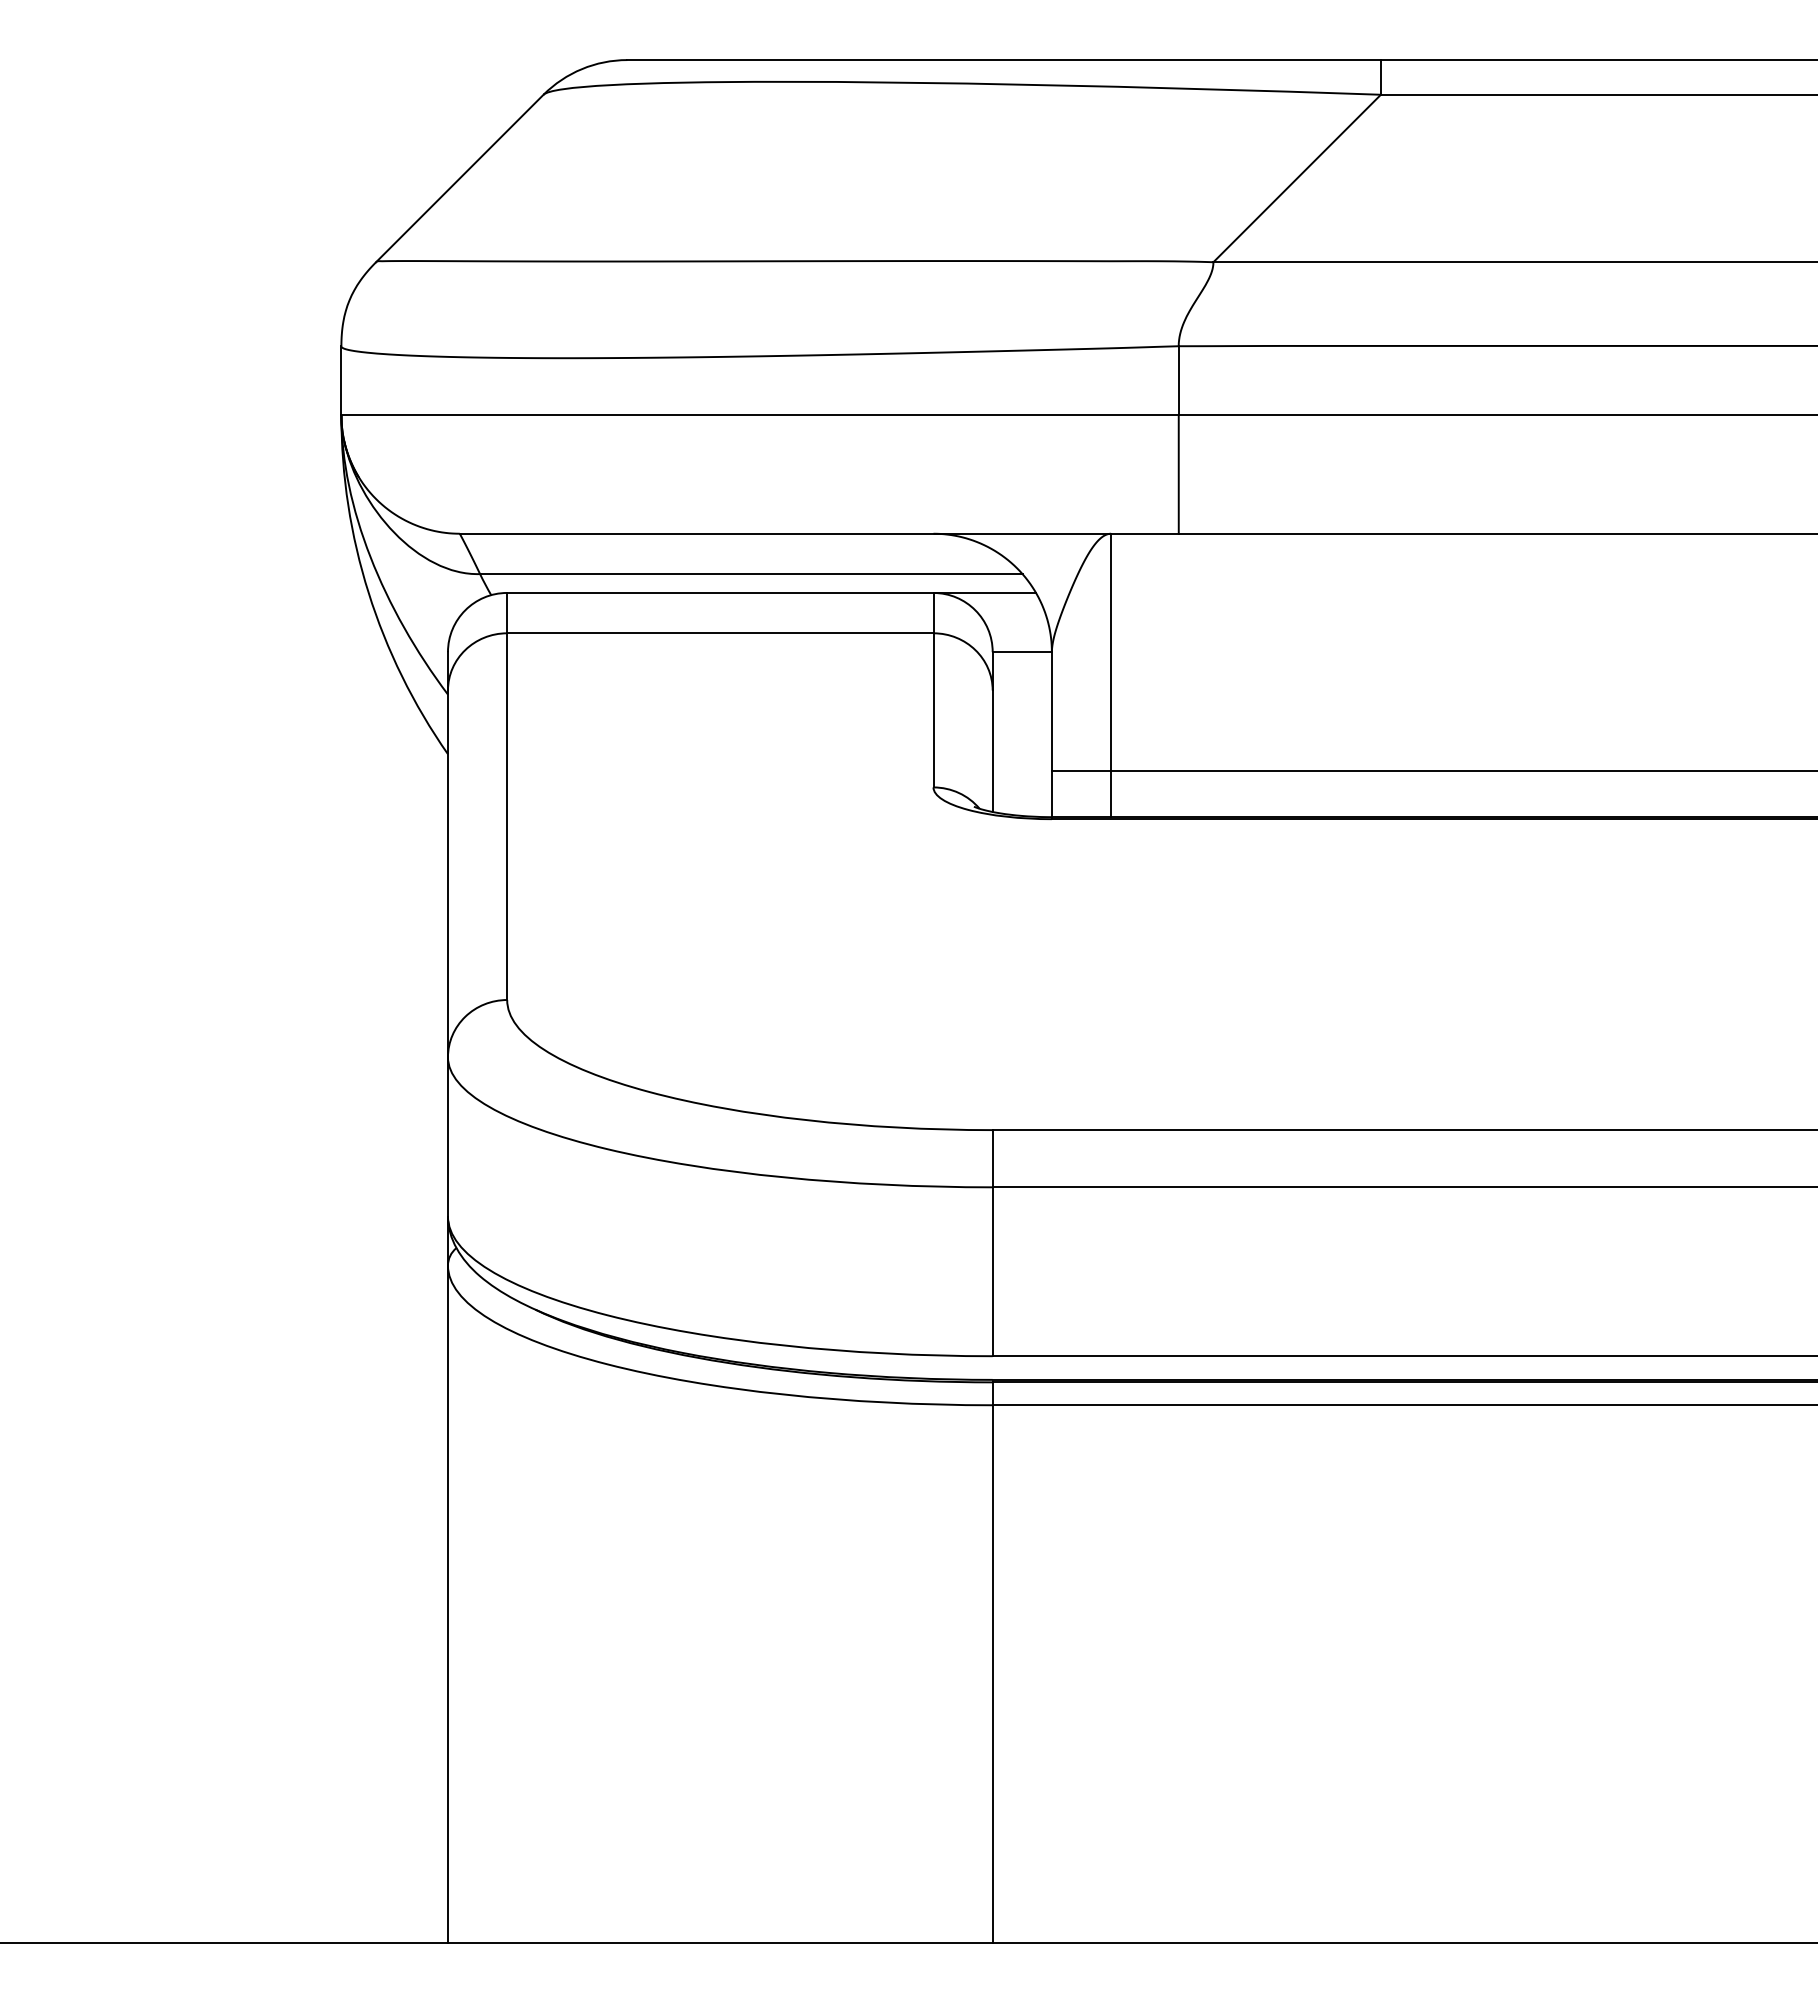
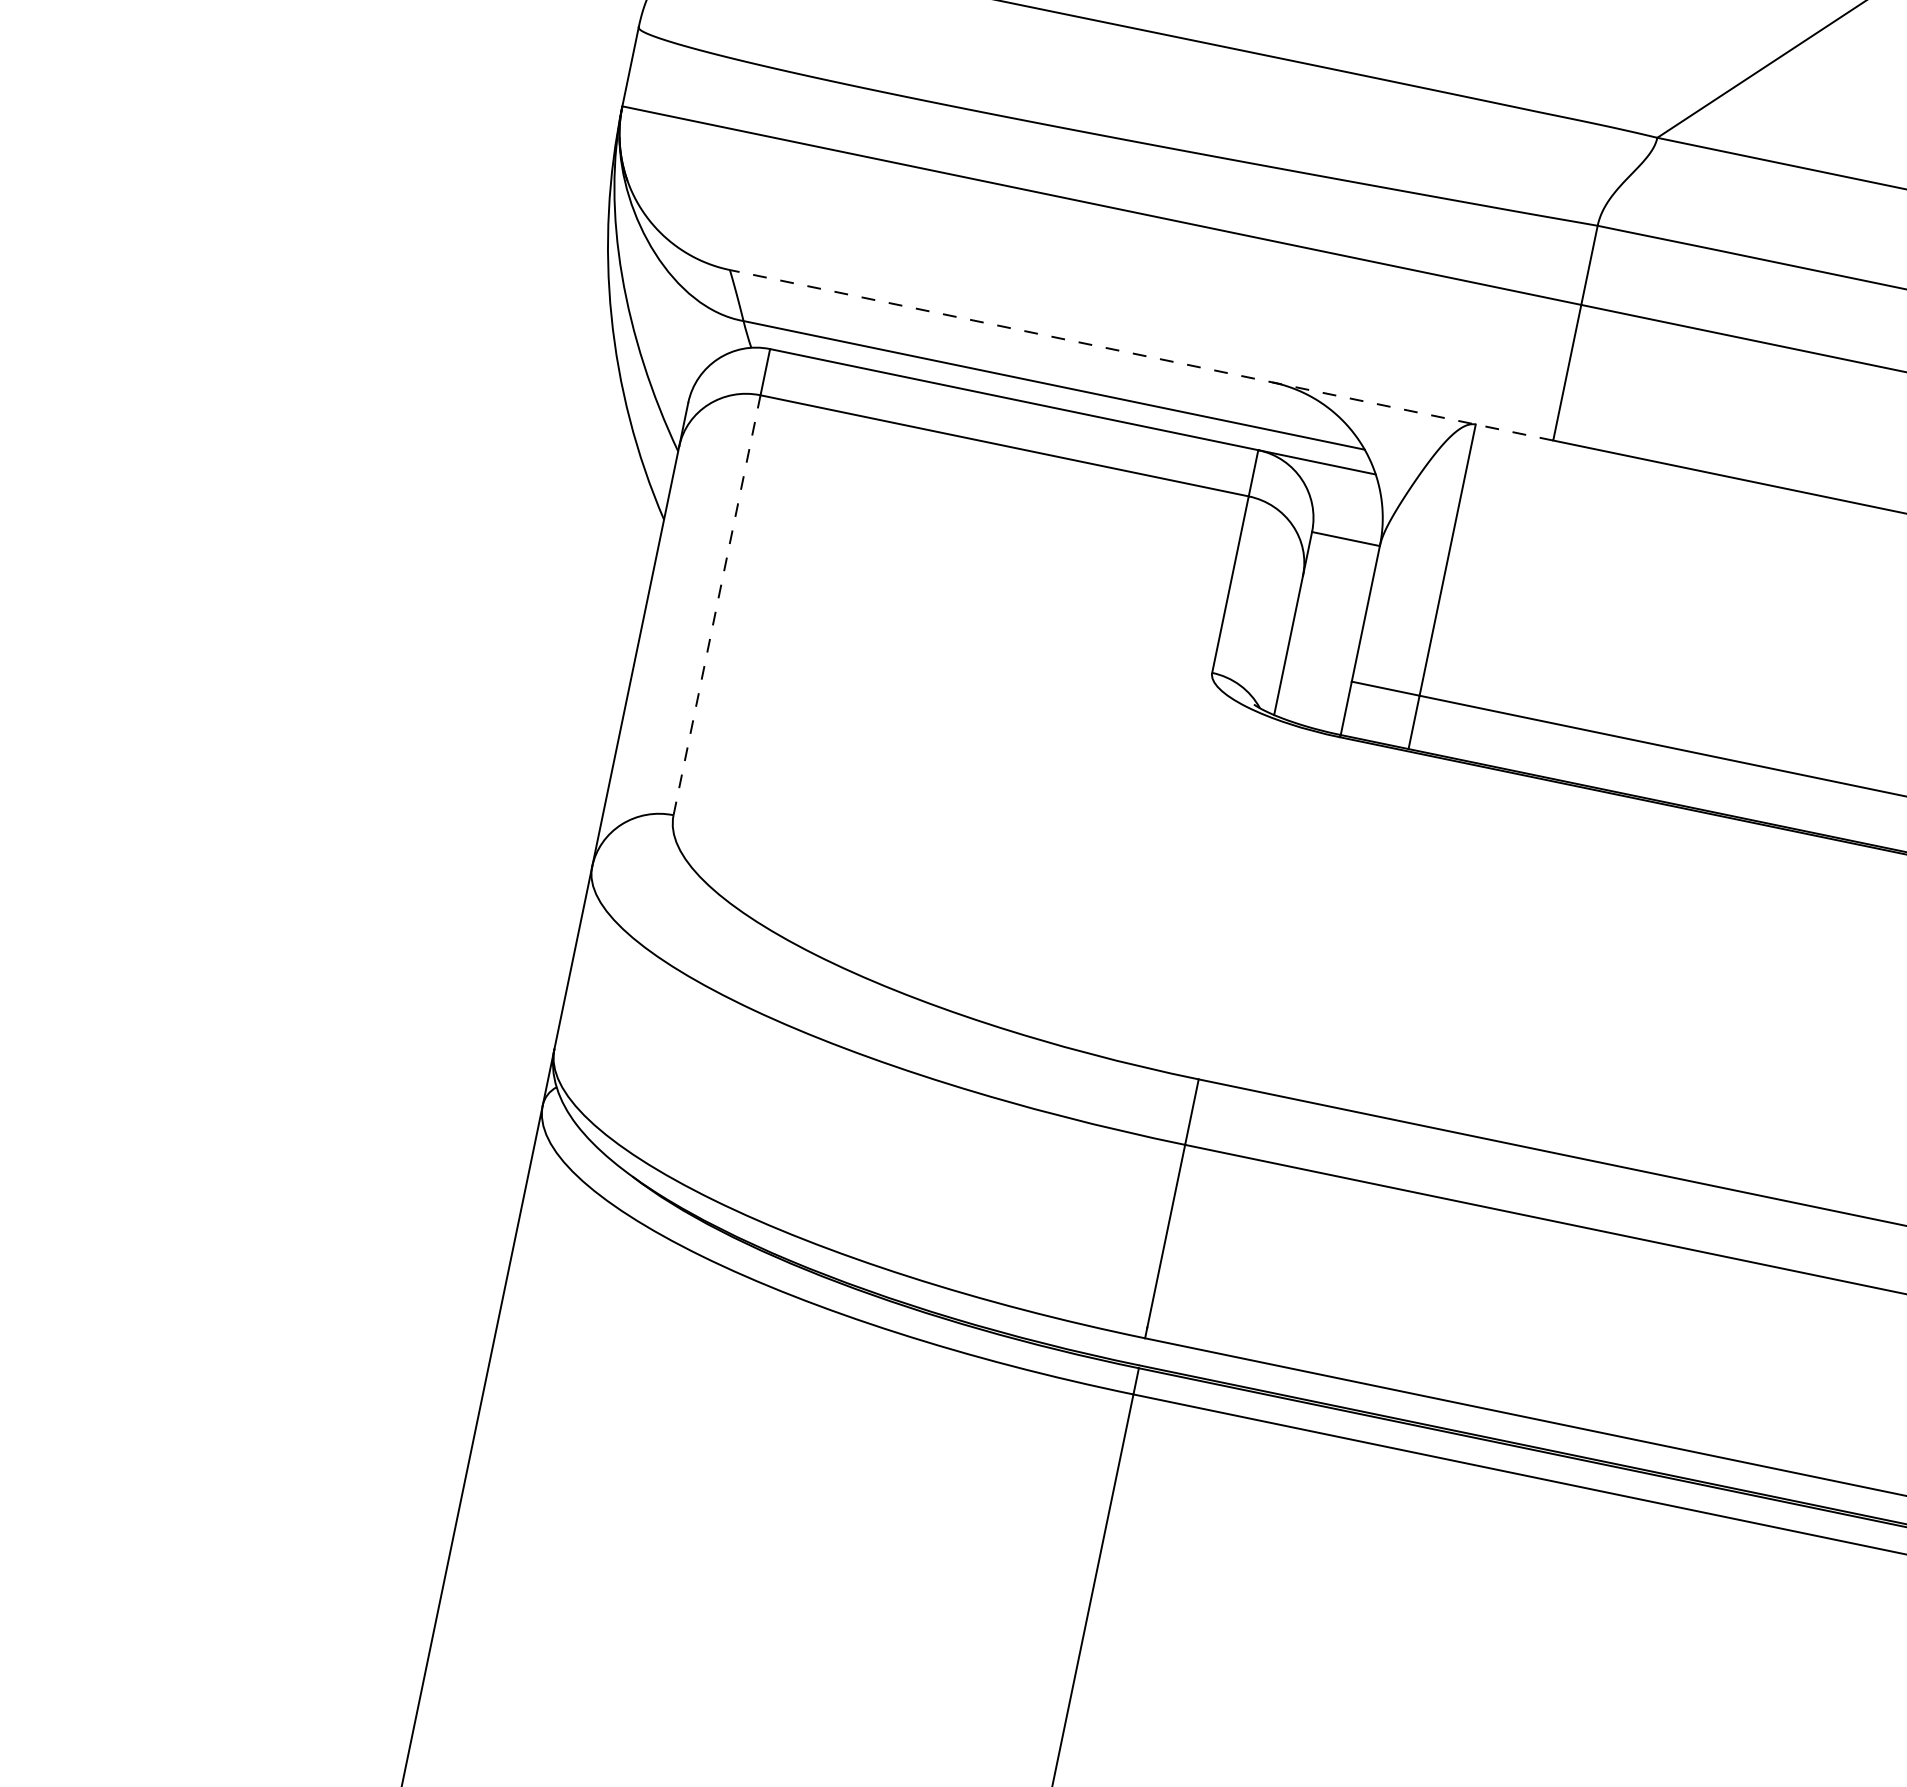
line: (818, 533) -> (1140, 354), solid -> dashed
line: (507, 816) -> (717, 605), solid -> dashed

